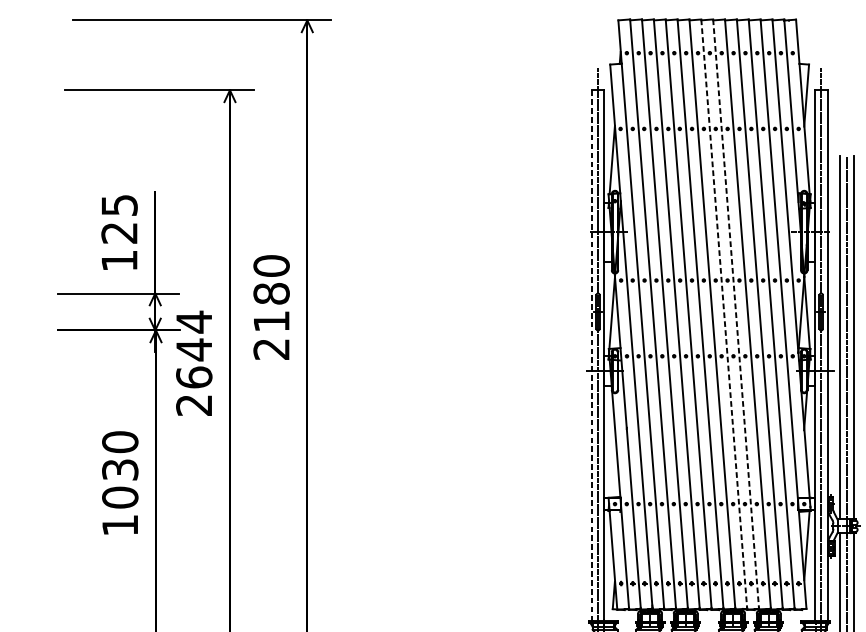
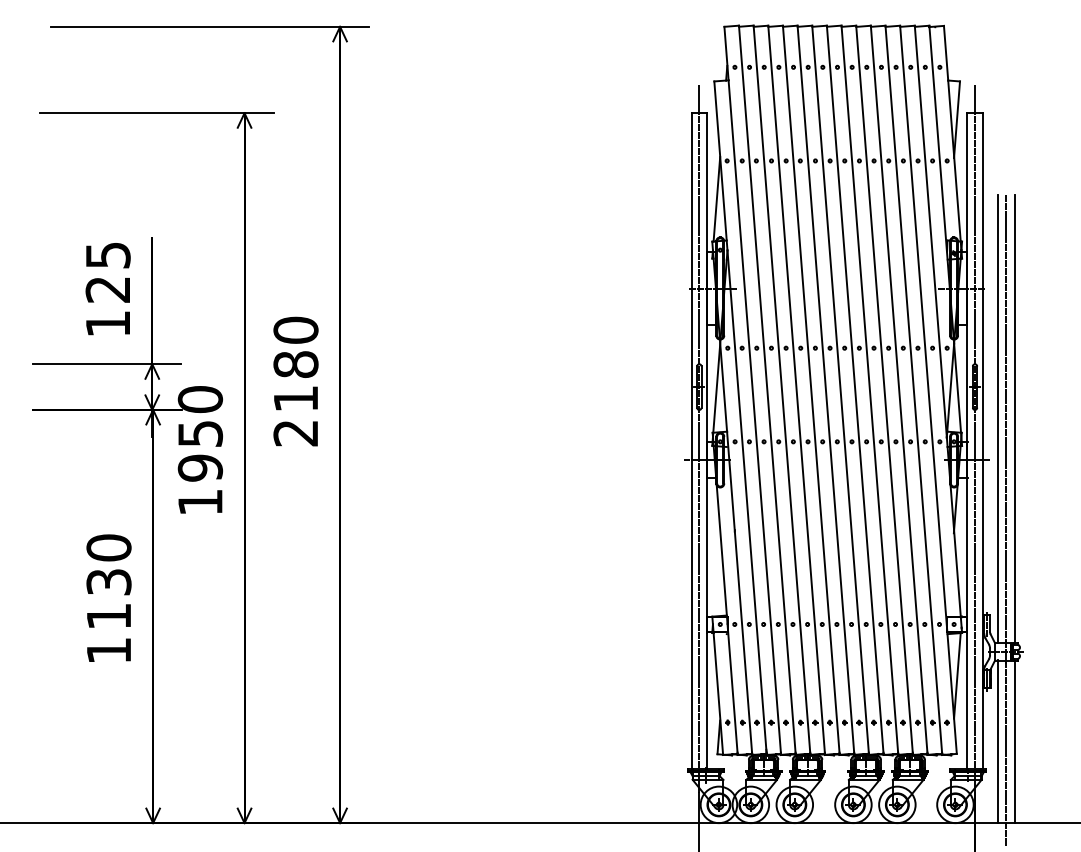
line: (724, 314) -> (855, 390), dashed -> solid
line: (735, 314) -> (869, 390), dashed -> solid
line: (591, 356) -> (691, 441), dashed -> solid
text: (194, 363) -> (200, 450), 2644 -> 1950
text: (119, 497) -> (108, 616), 1030 -> 1130

